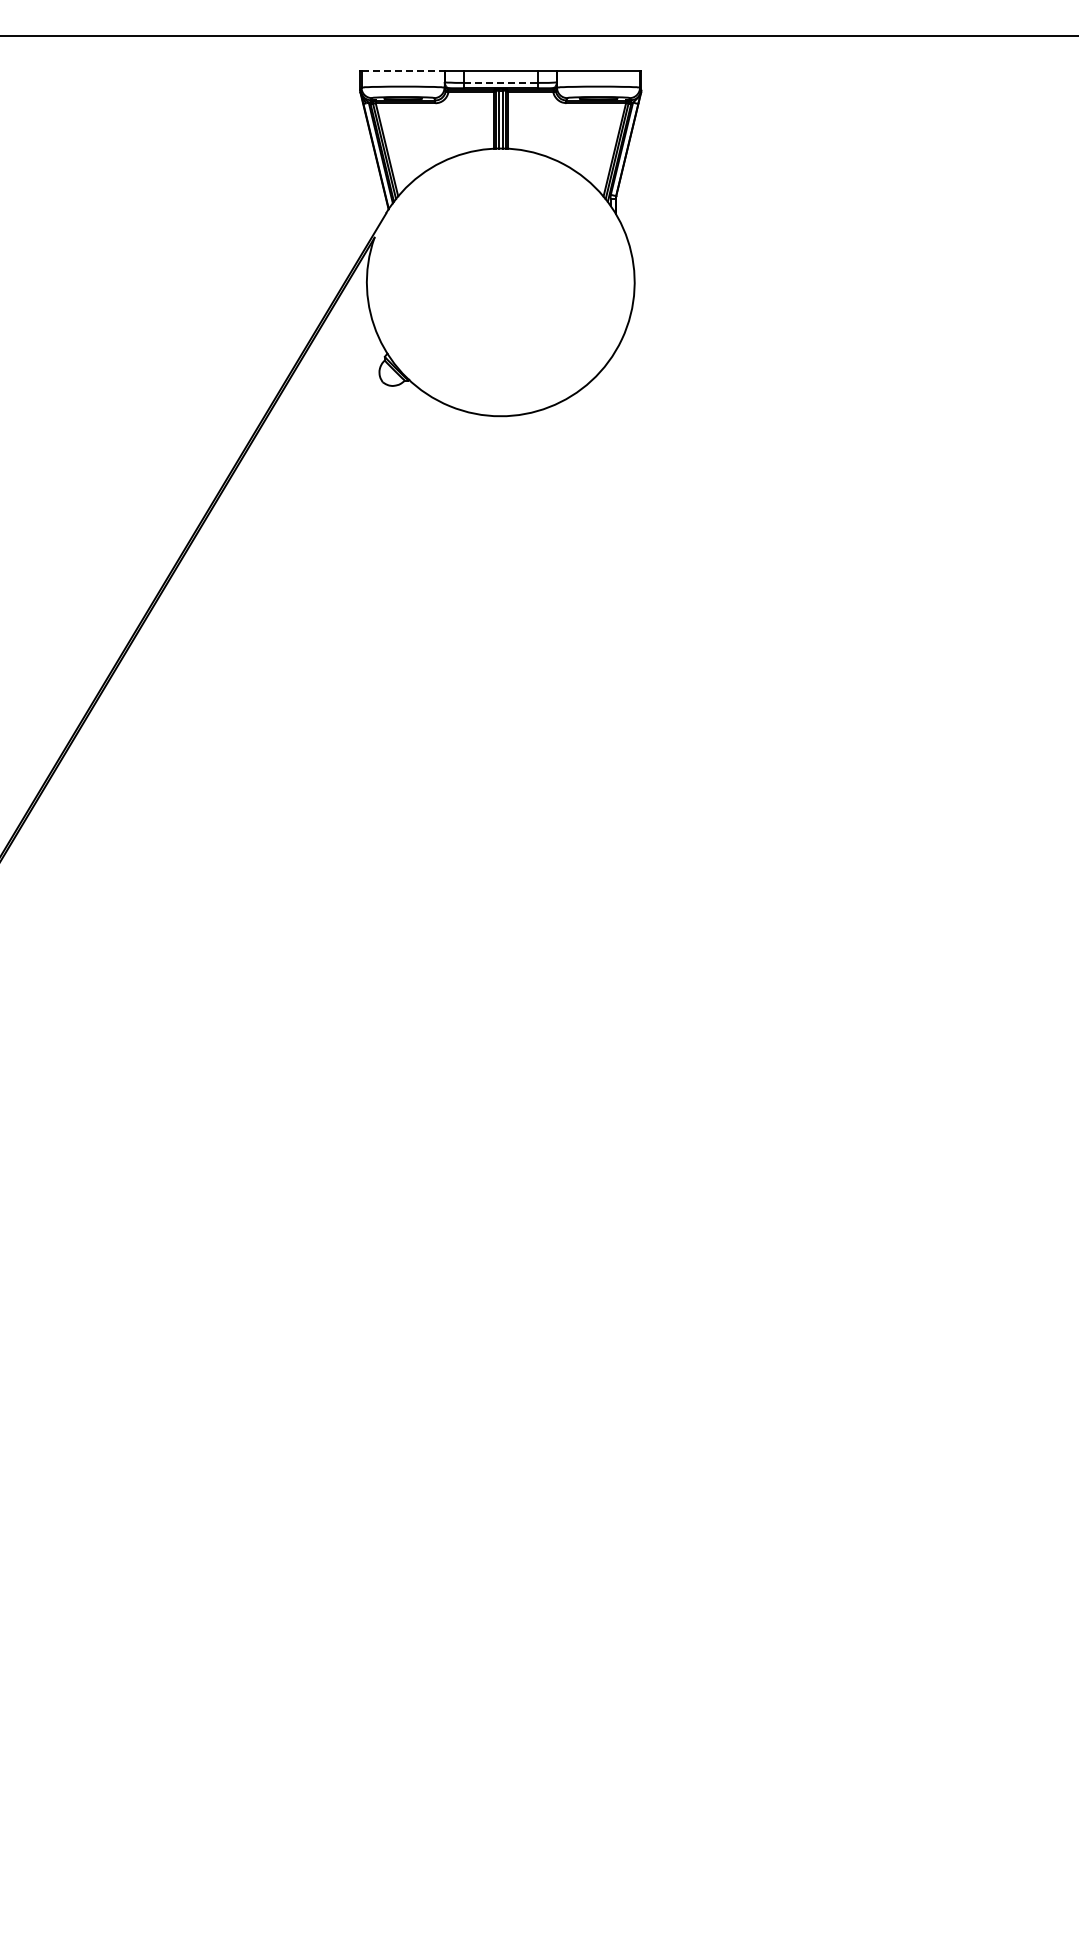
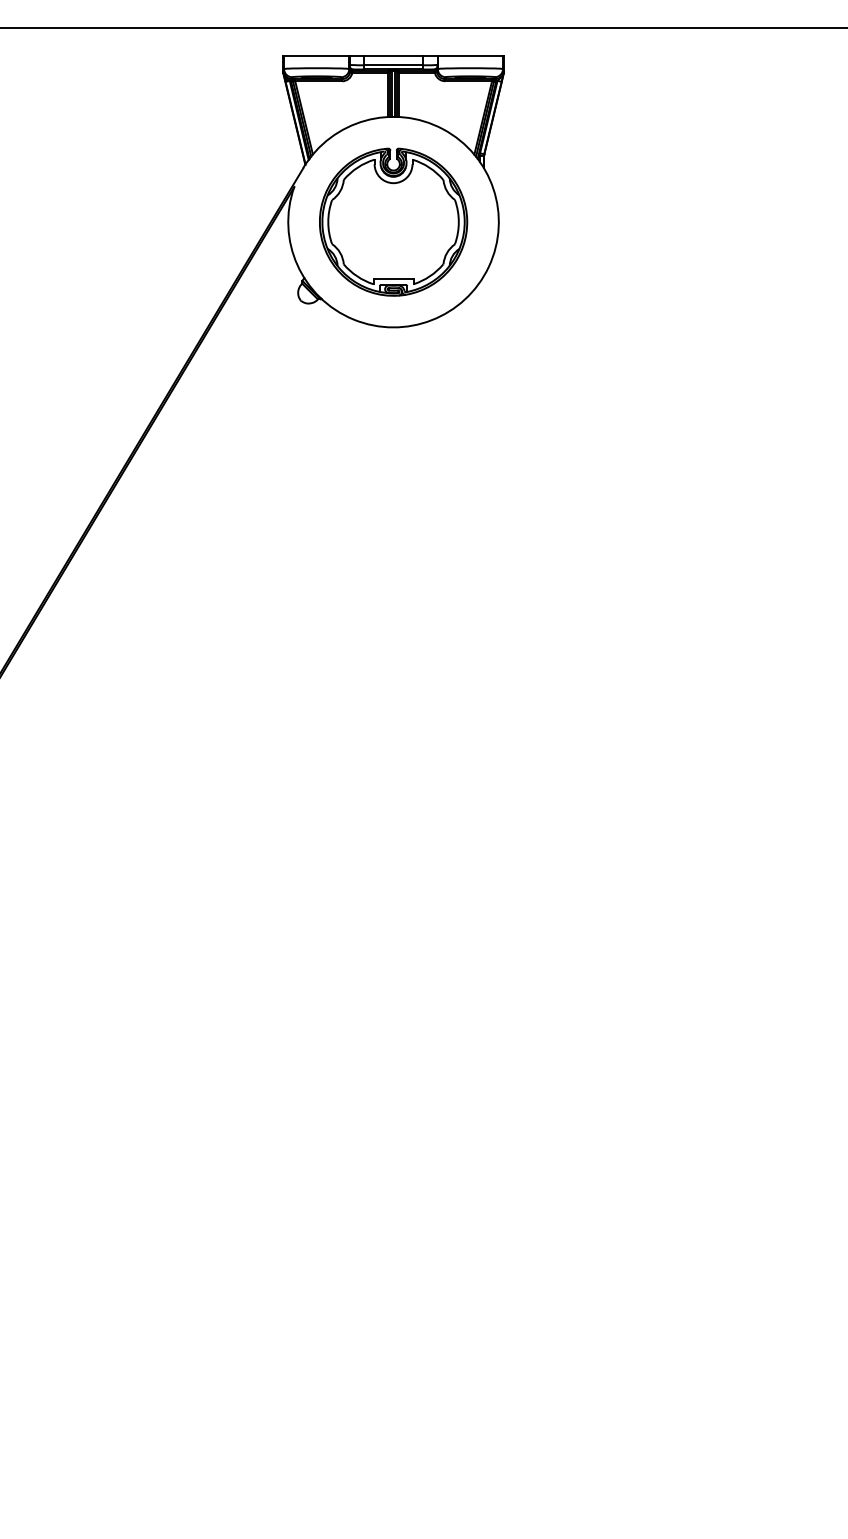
line: (403, 70) -> (317, 55), dashed -> solid
line: (501, 82) -> (394, 64), dashed -> solid
part: (500, 282) -> (393, 222), added

